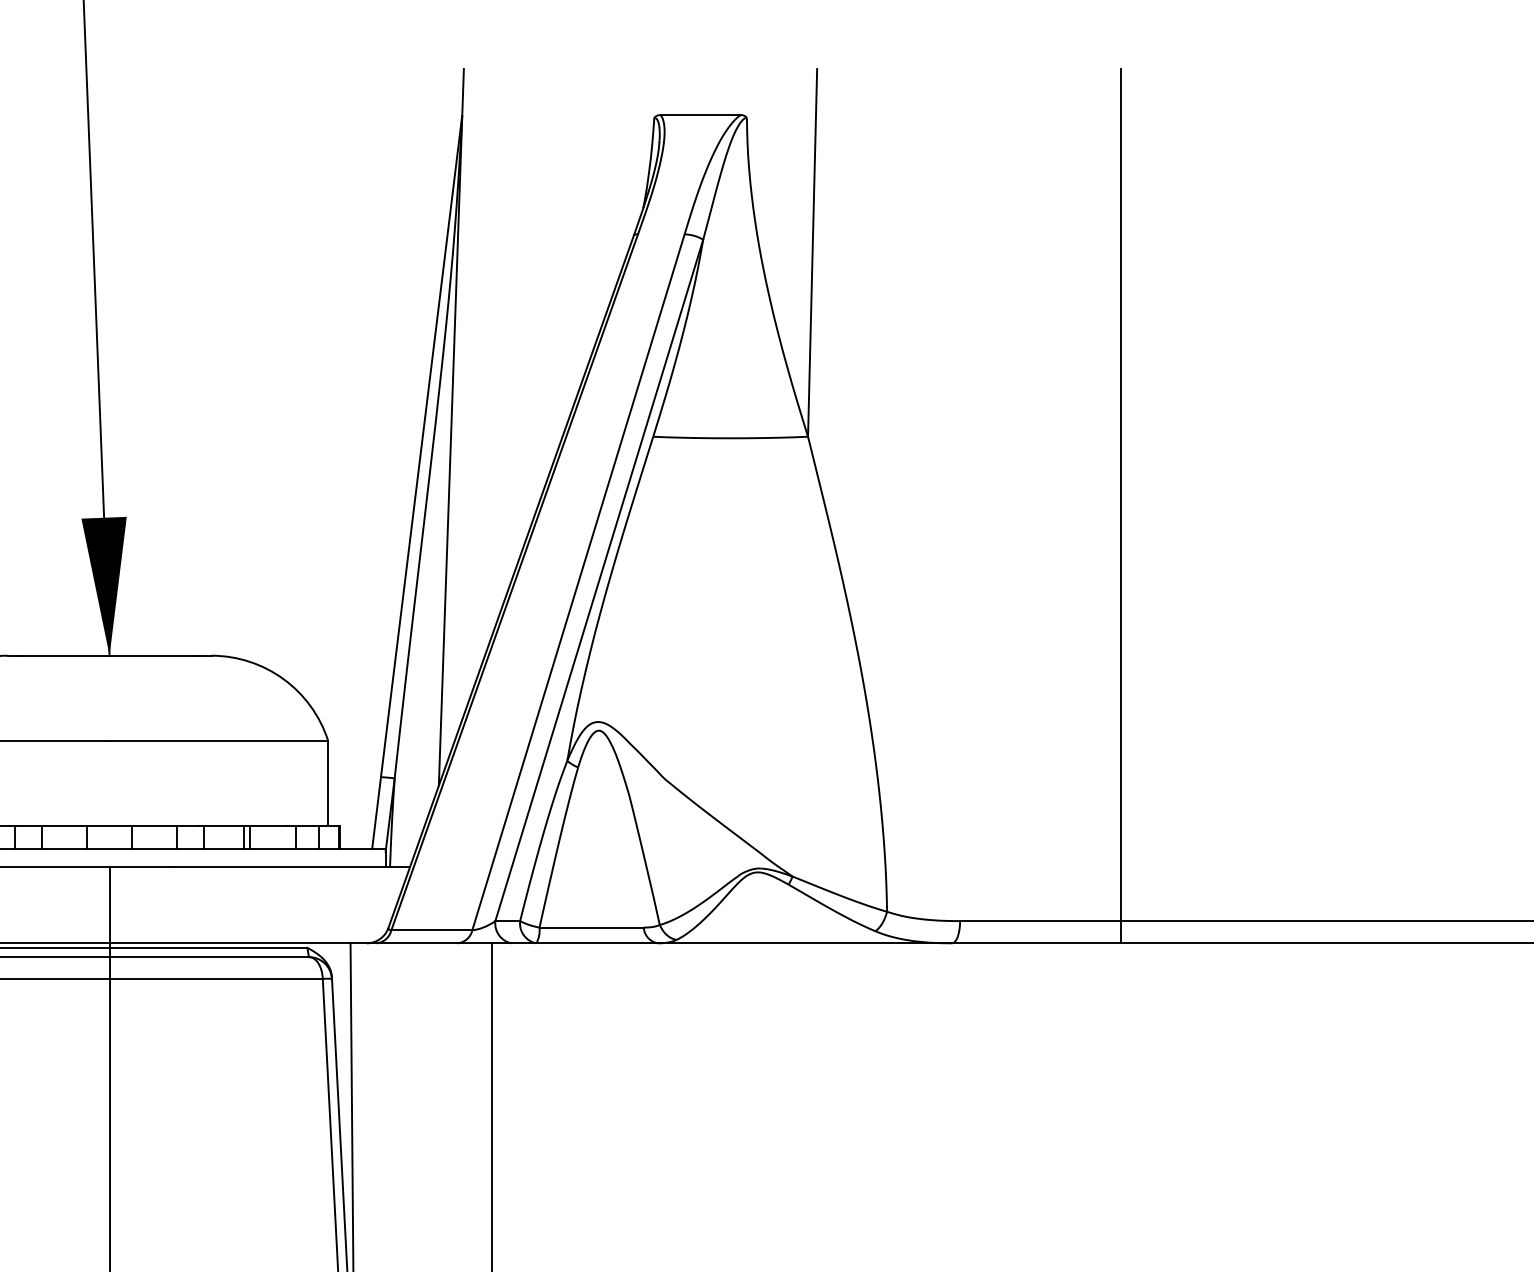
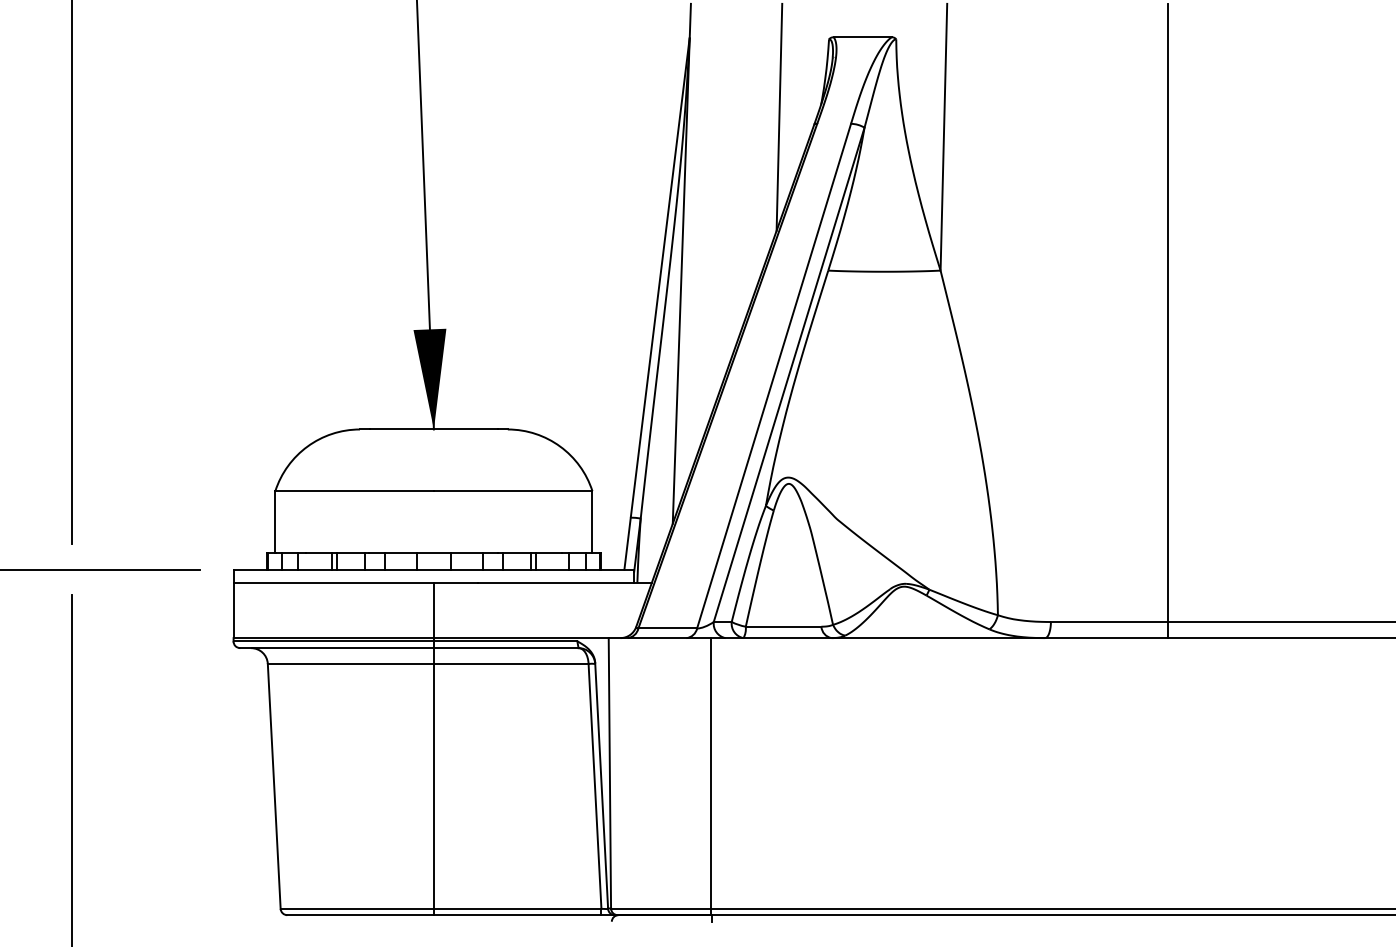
line: (585, 224) -> (779, 116), added

